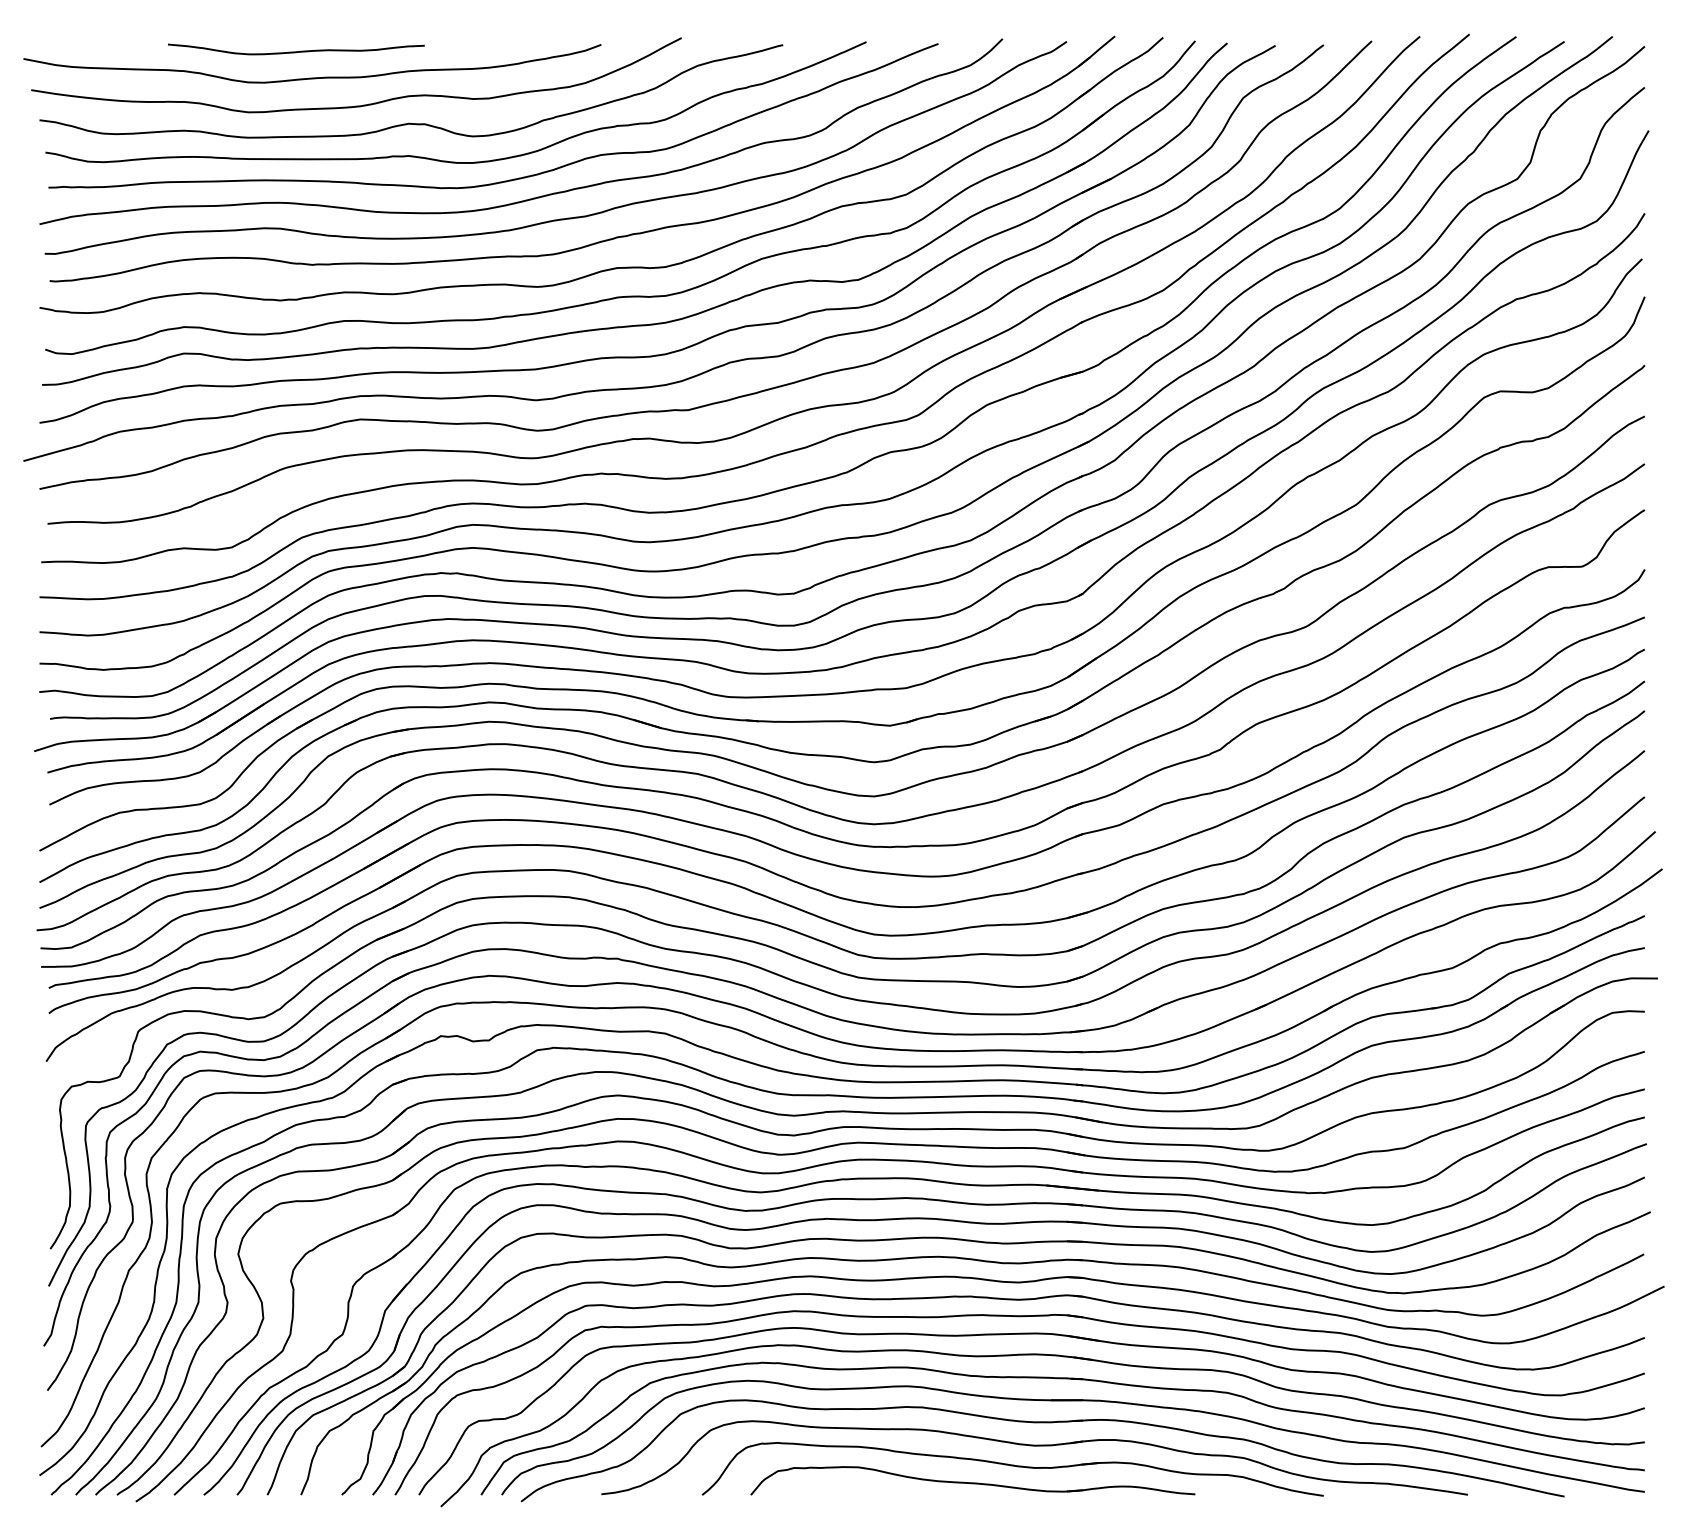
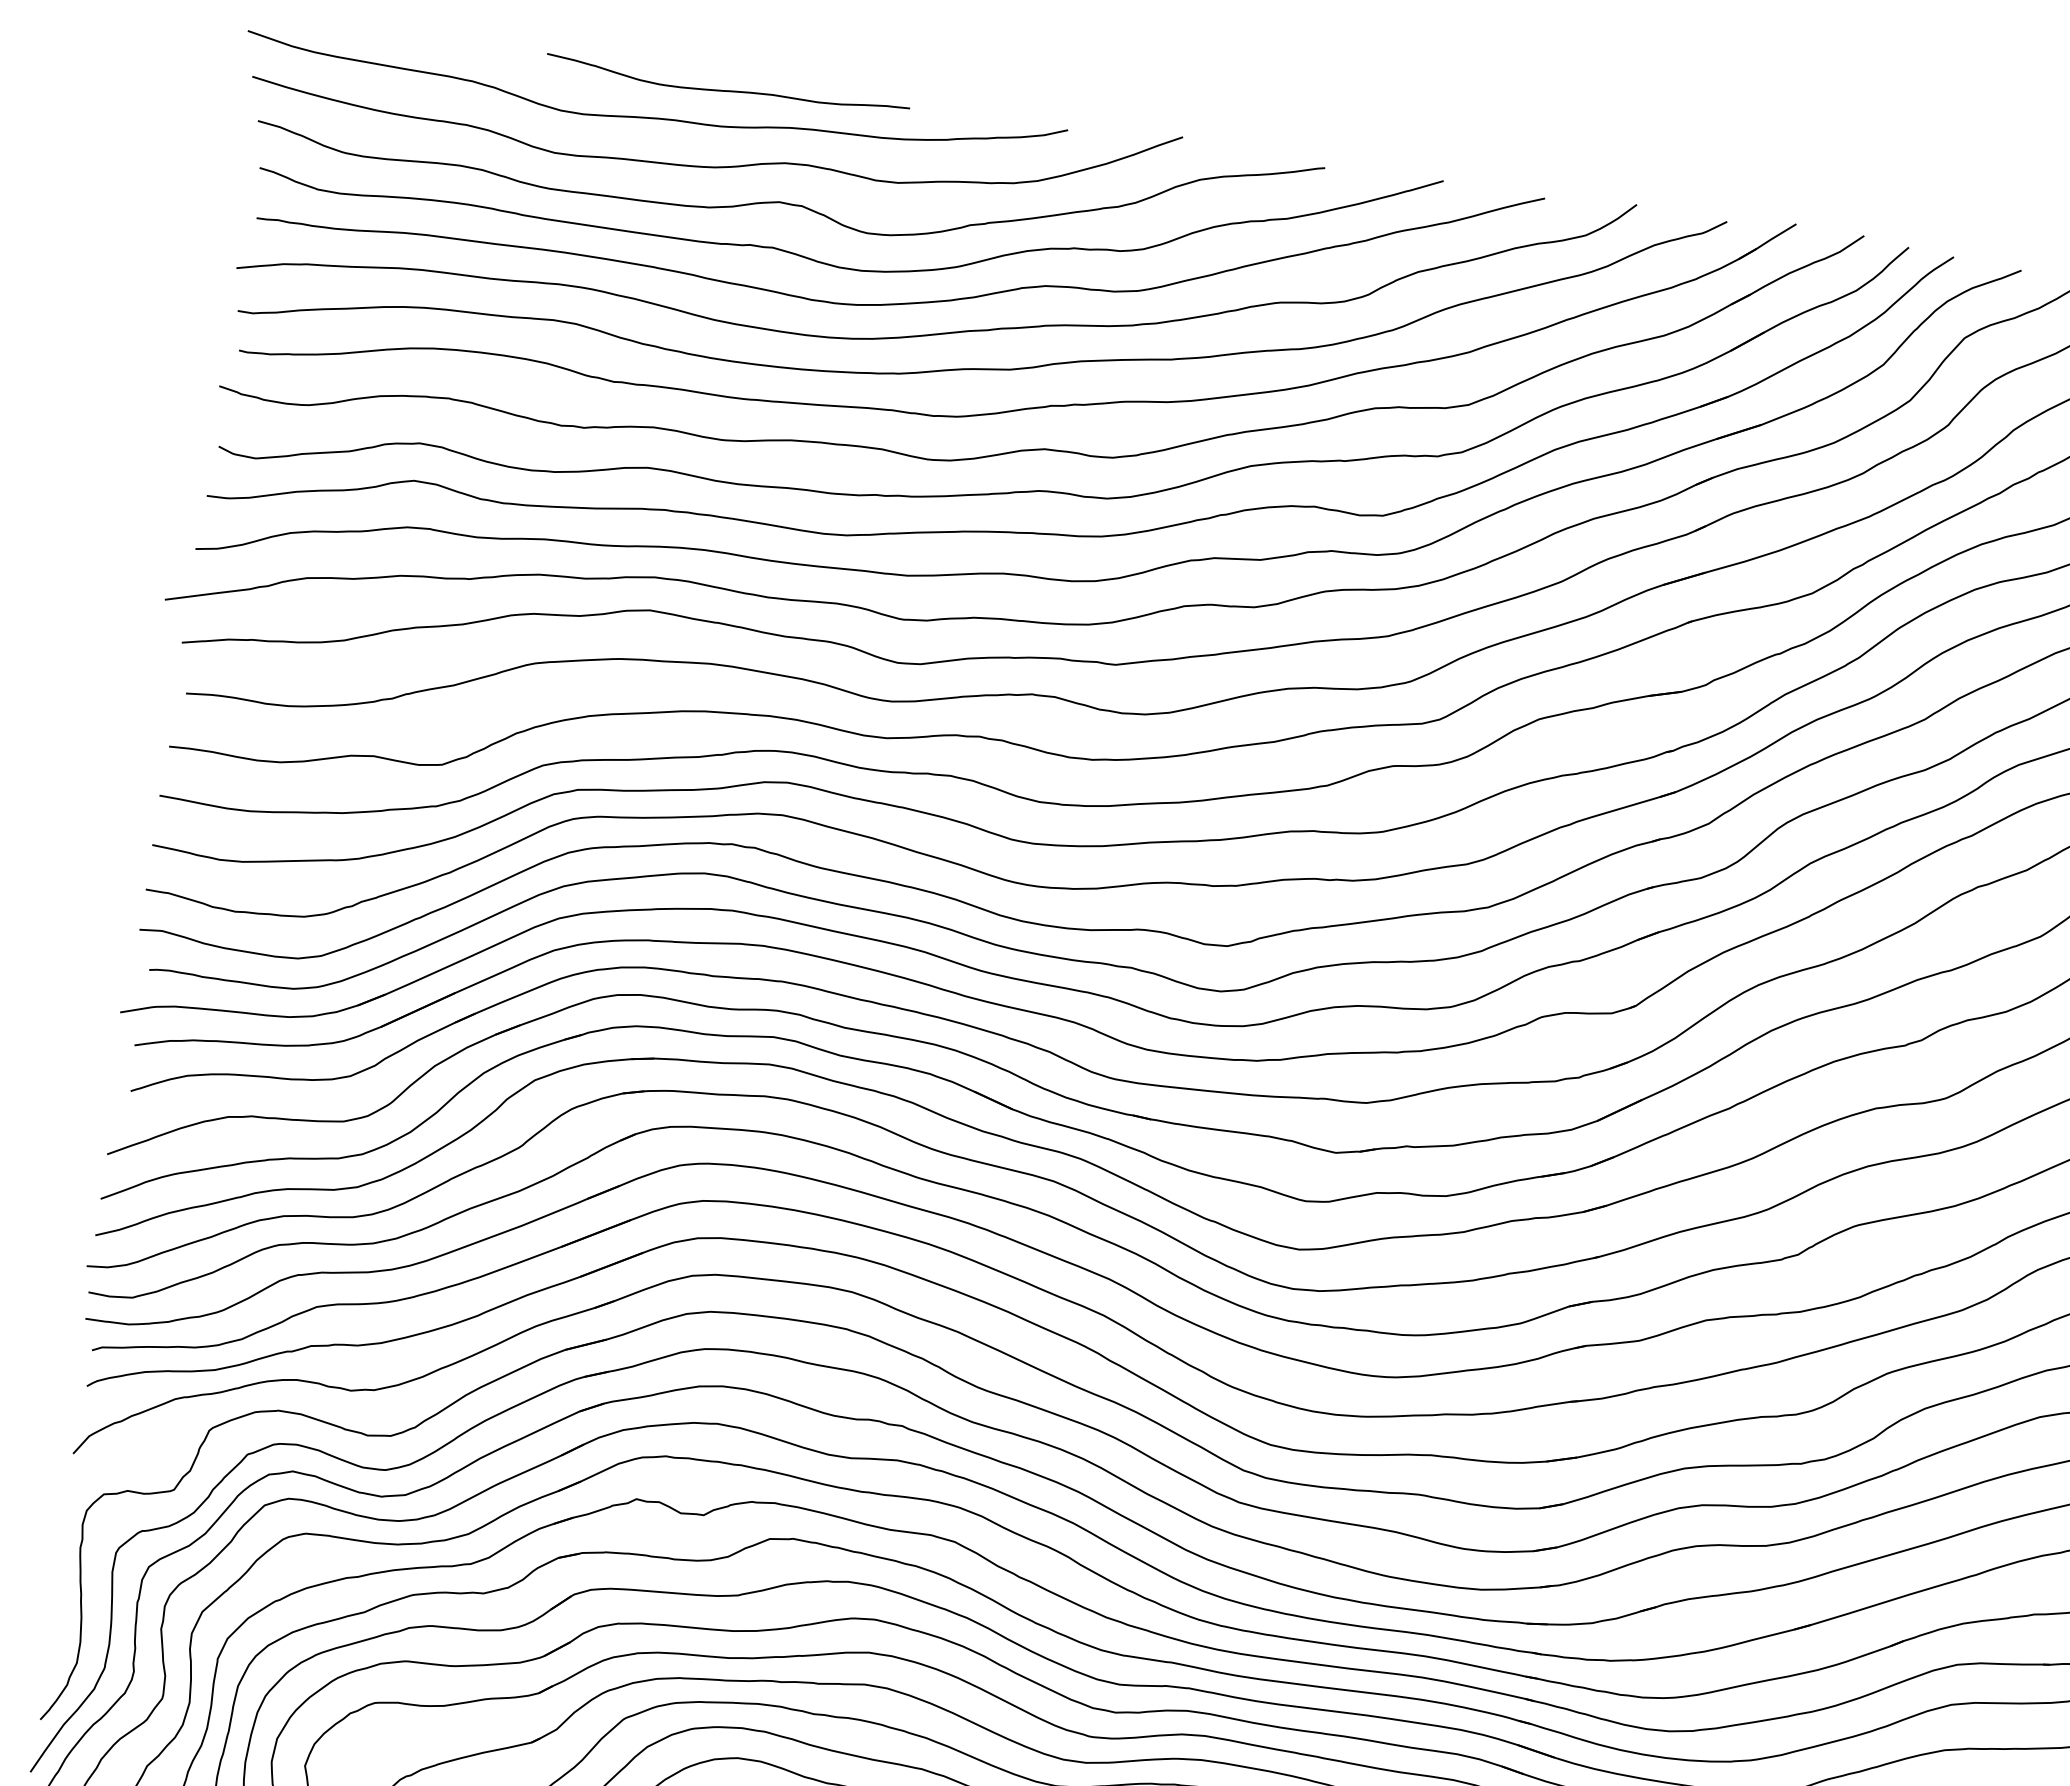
curve: (296, 51) -> (727, 90), moved

